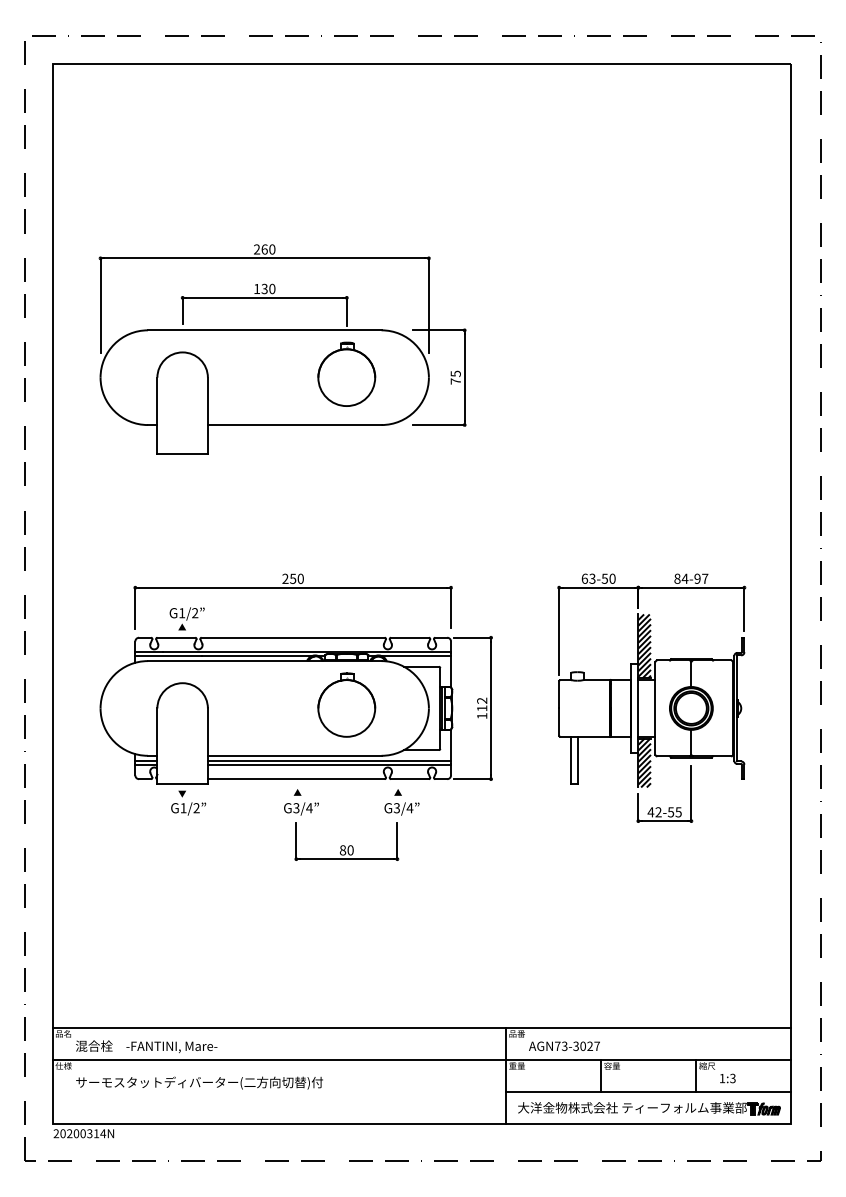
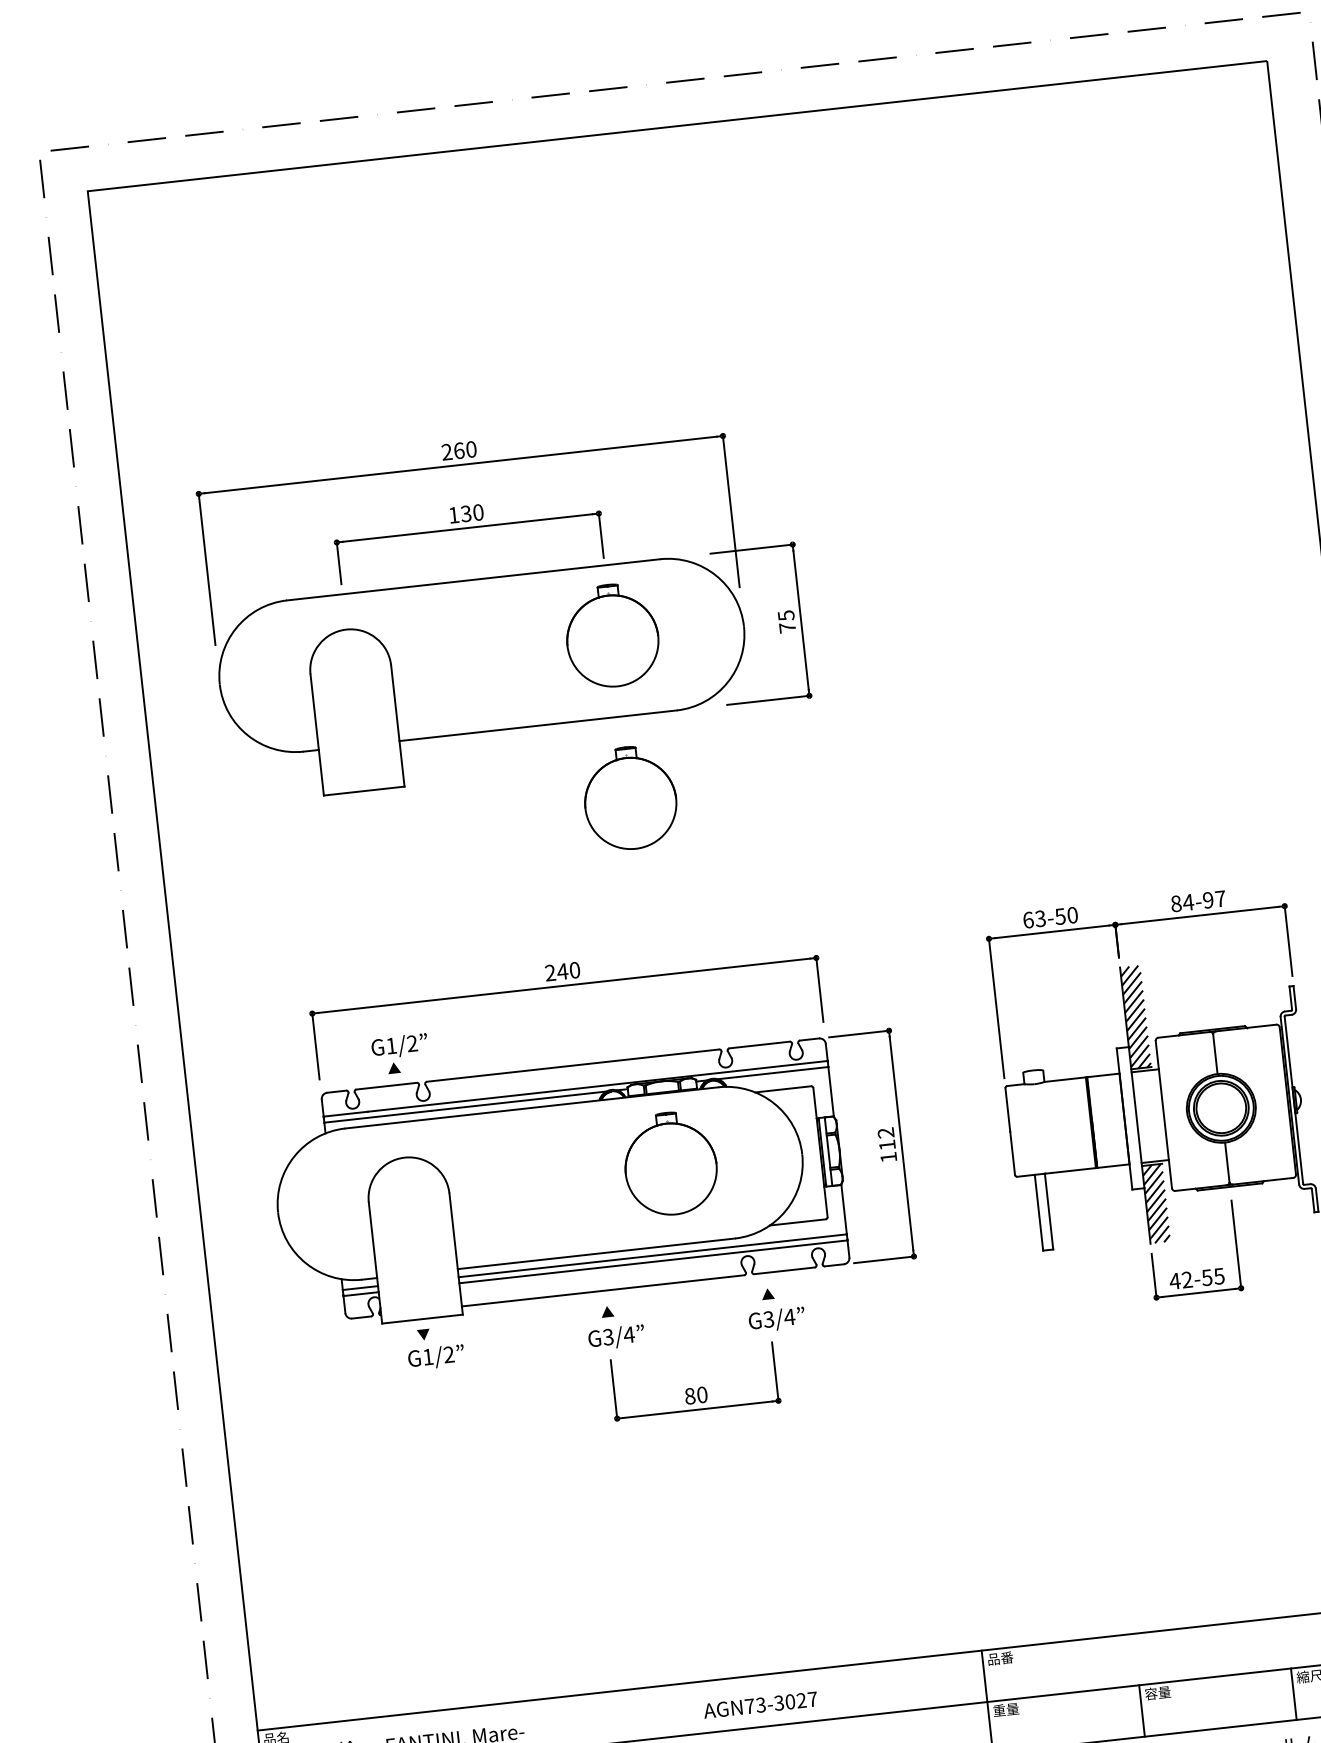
part: (346, 475) -> (629, 797), added
text: (292, 578) -> (561, 971), 250 -> 240
text: (564, 1045) -> (760, 1703), moved

